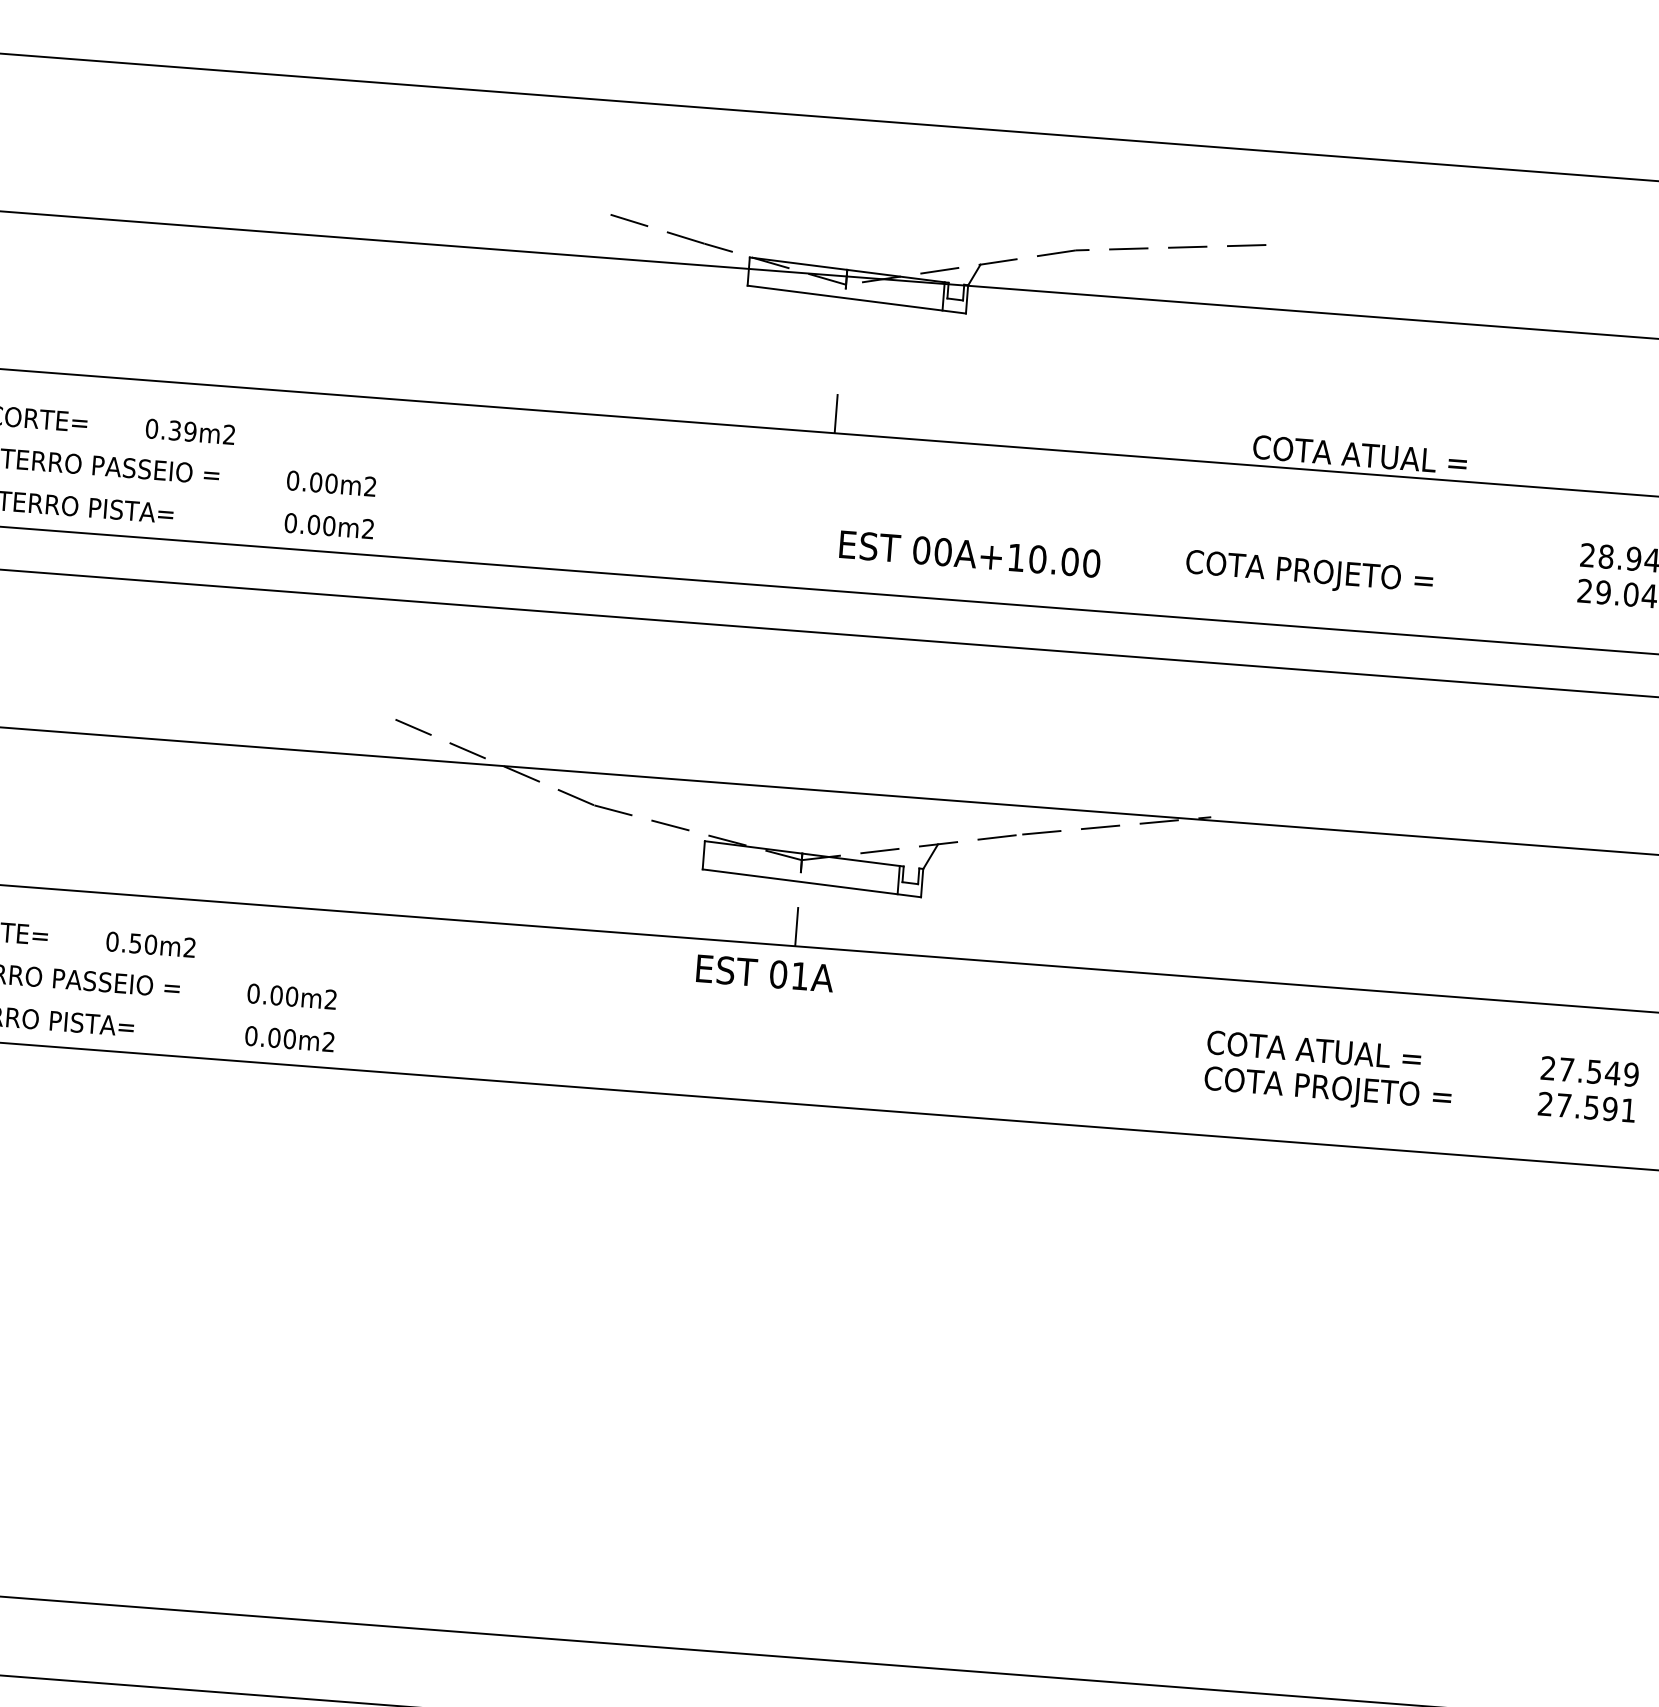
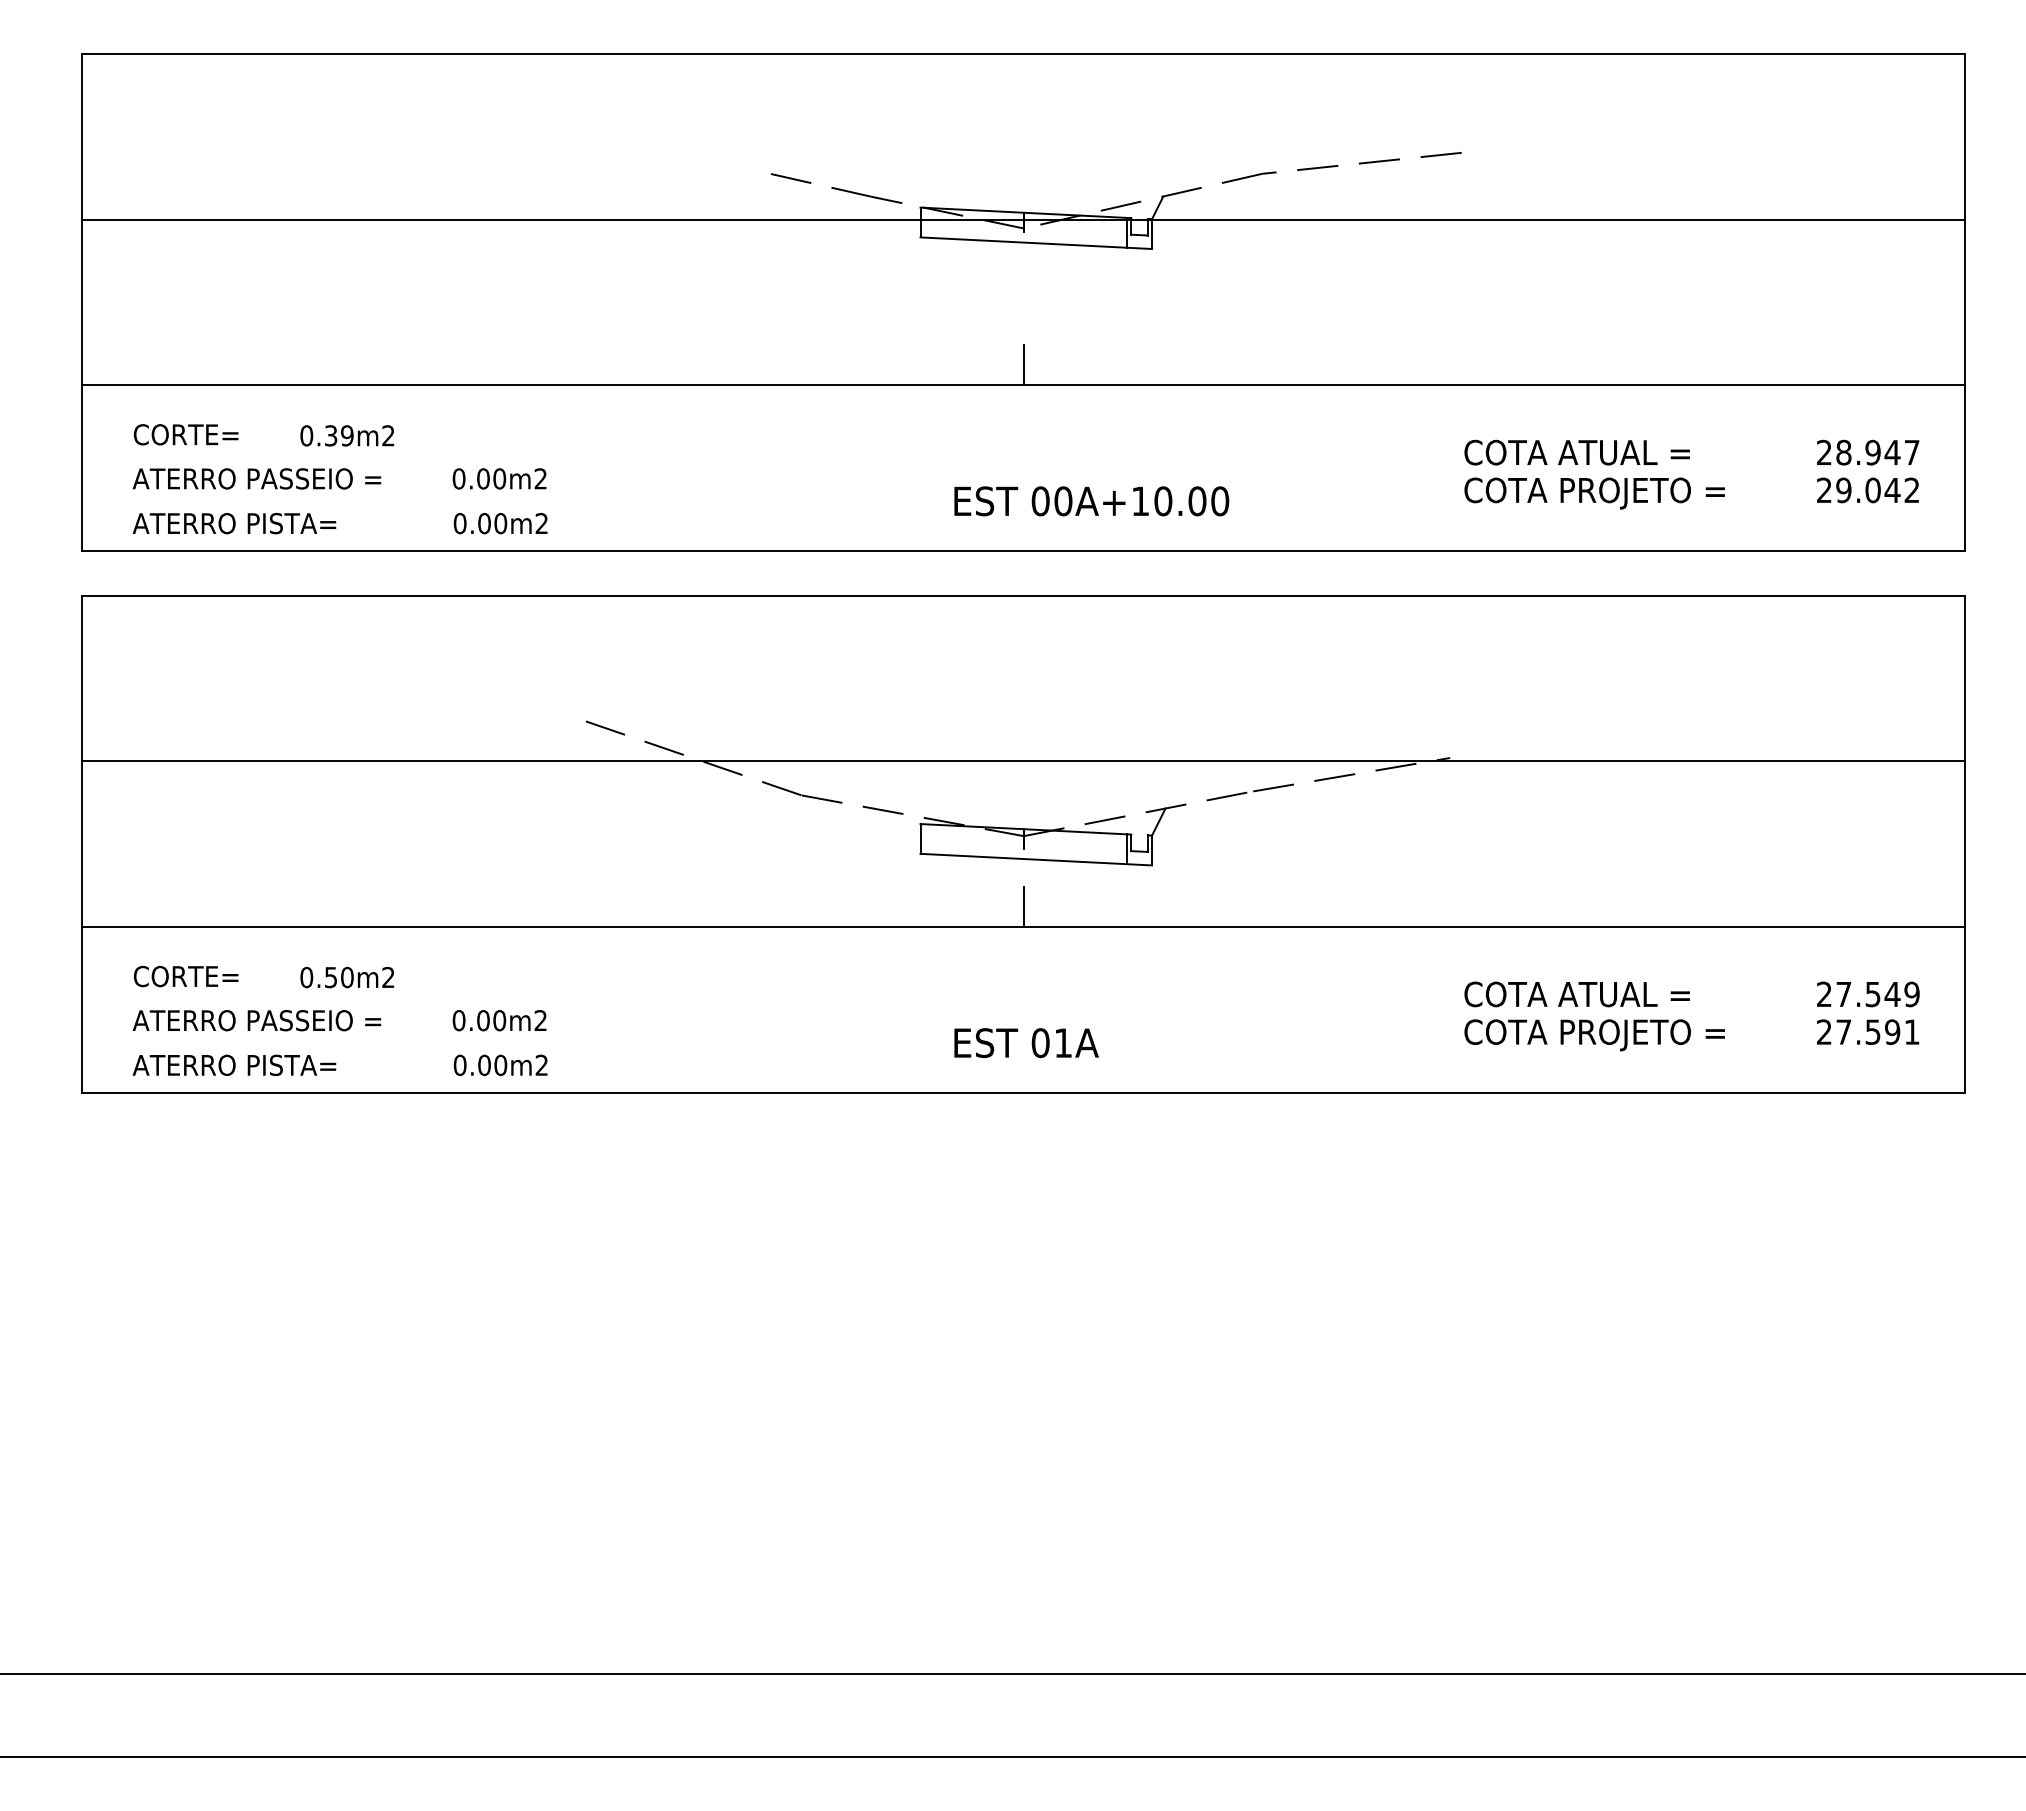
text: (1359, 454) -> (1576, 452), moved
text: (969, 554) -> (1091, 501), moved
text: (1309, 573) -> (1594, 493), moved
text: (765, 973) -> (1026, 1043), moved

